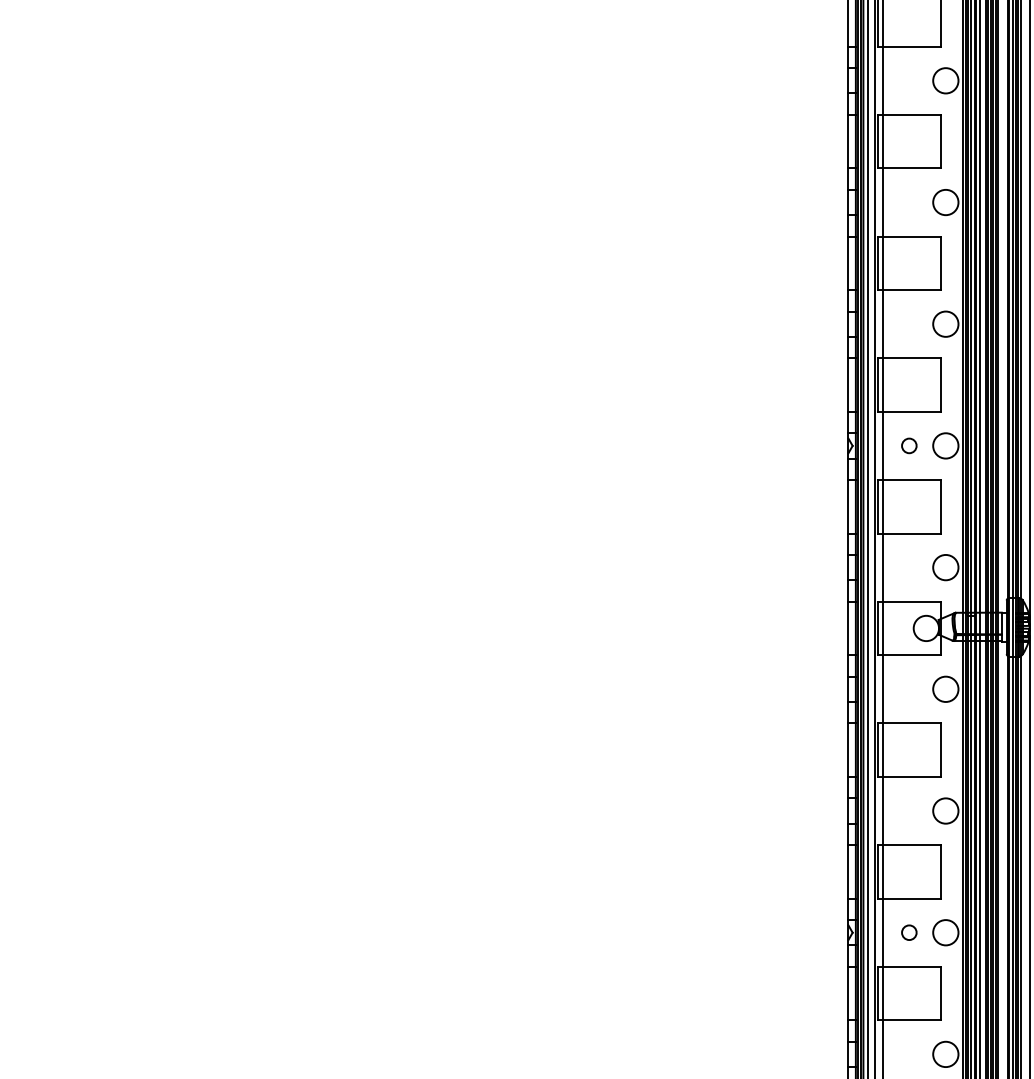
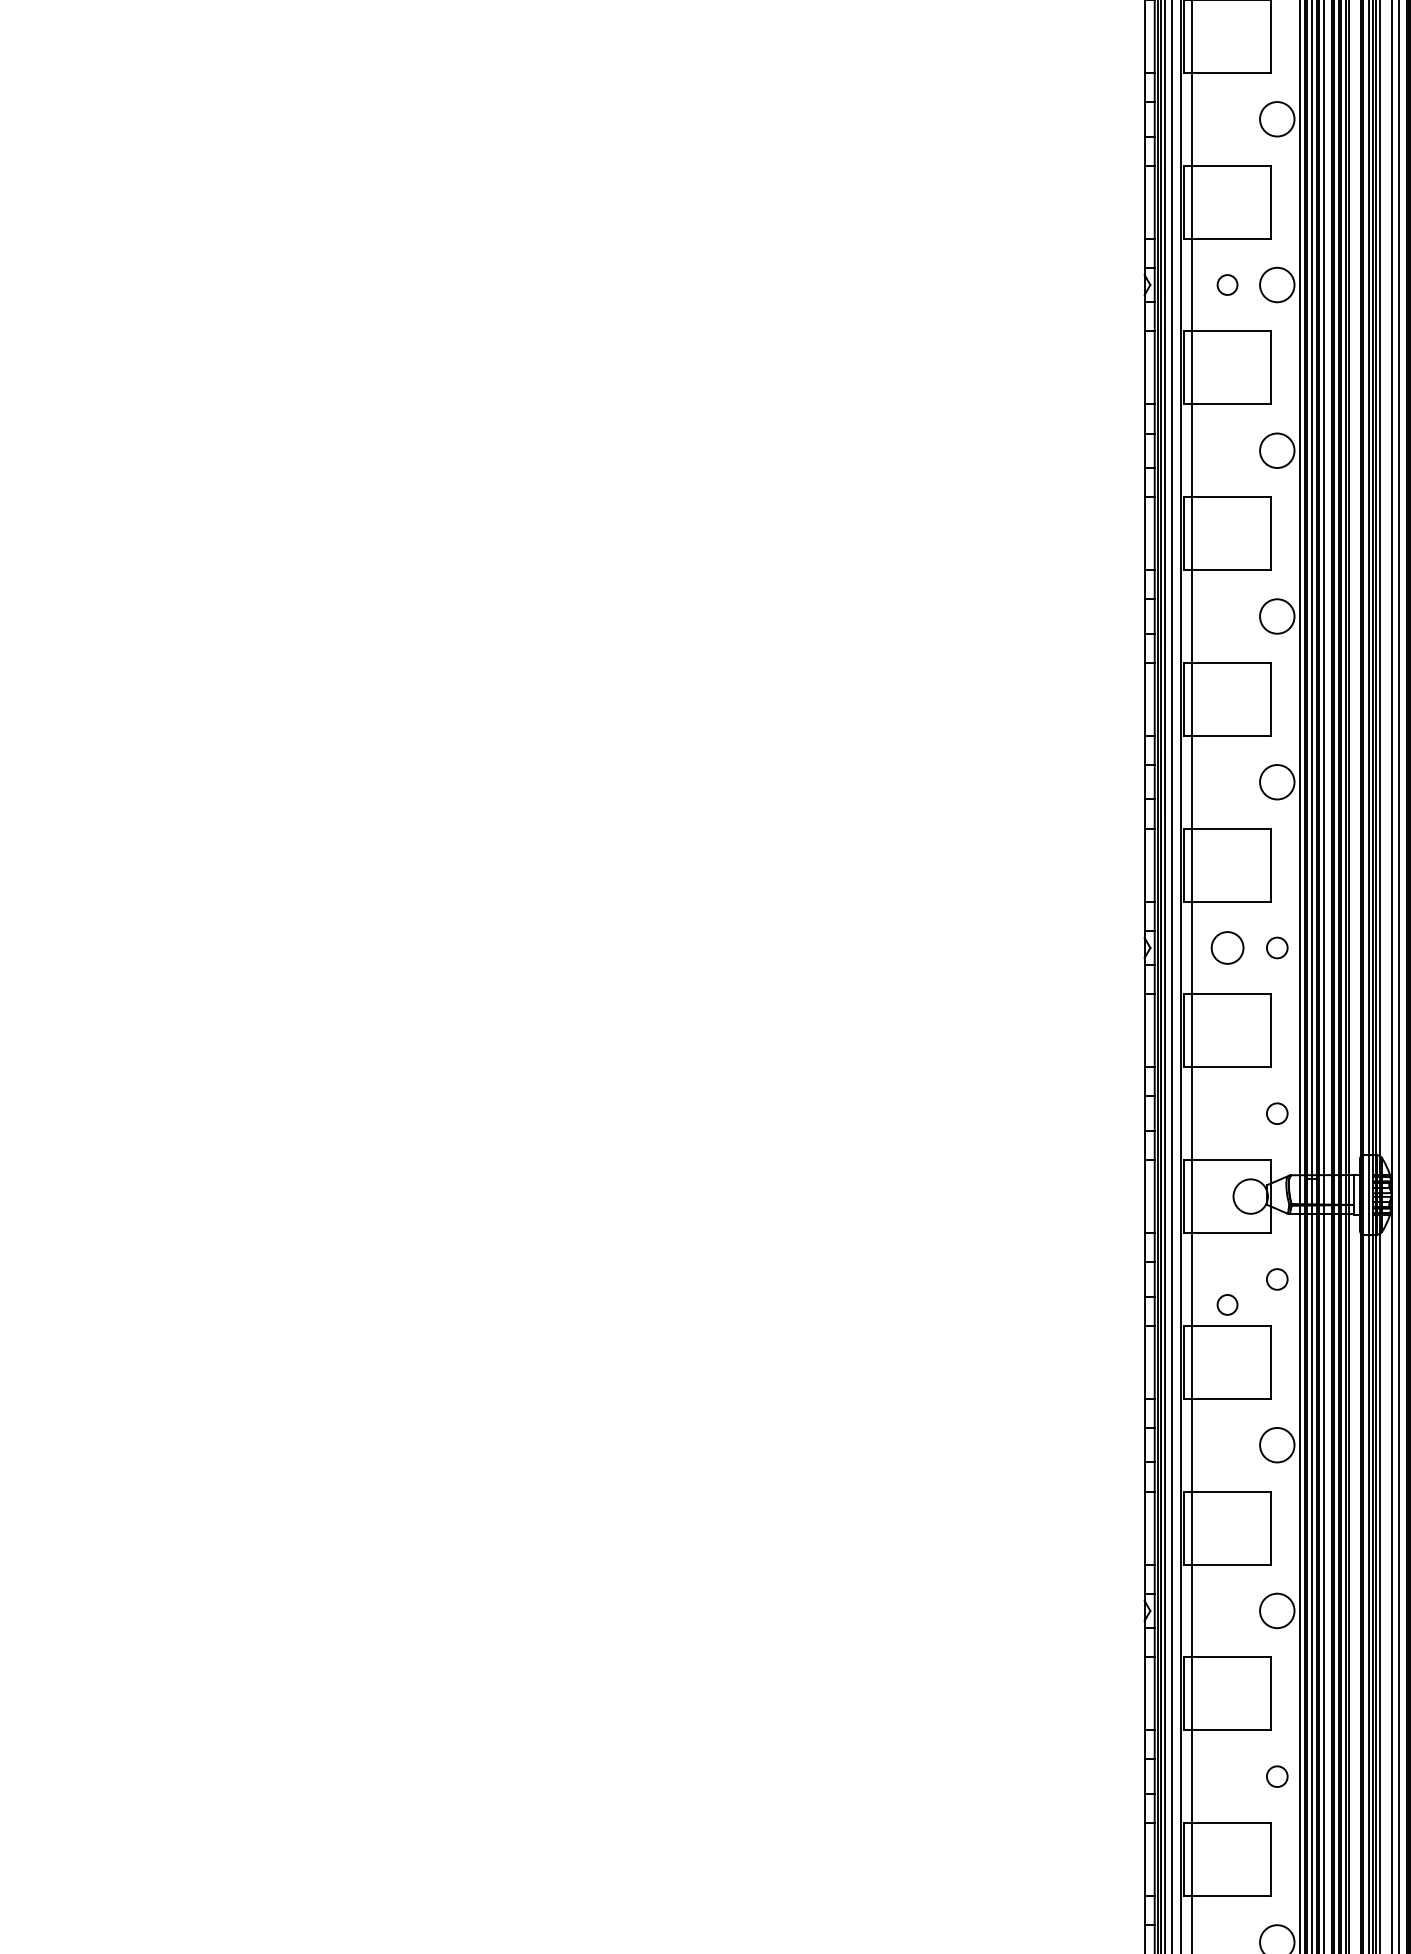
circle: (909, 445) -> (1227, 947), size x1.6
circle: (946, 445) -> (1277, 947), size x0.6
circle: (946, 567) -> (1277, 1113), size x0.6
circle: (946, 689) -> (1277, 1279), size x0.6
circle: (909, 932) -> (1227, 1304), moved
circle: (946, 1054) -> (1277, 1776), size x0.6

